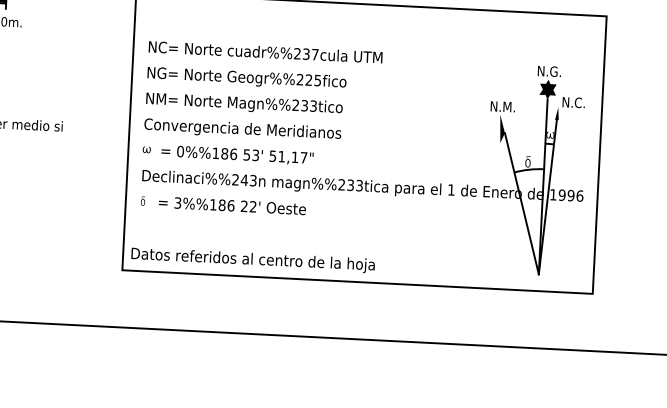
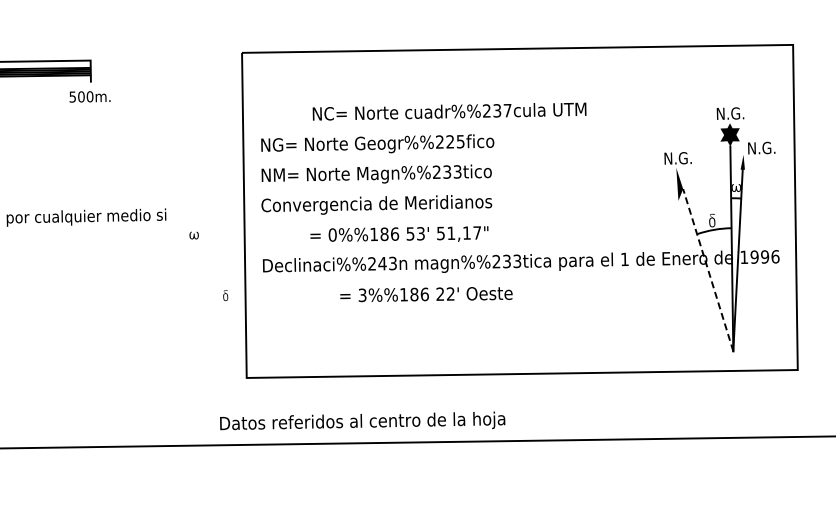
text: (265, 52) -> (449, 111), moved
text: (582, 102) -> (771, 147), N.C. -> N.G.
text: (508, 107) -> (685, 158), N.M. -> N.G.
part: (146, 149) -> (193, 235), moved
text: (237, 153) -> (399, 233), moved
part: (142, 200) -> (225, 295), moved
line: (522, 204) -> (708, 270), solid -> dashed
text: (232, 205) -> (426, 294), moved
text: (253, 258) -> (362, 420), moved

